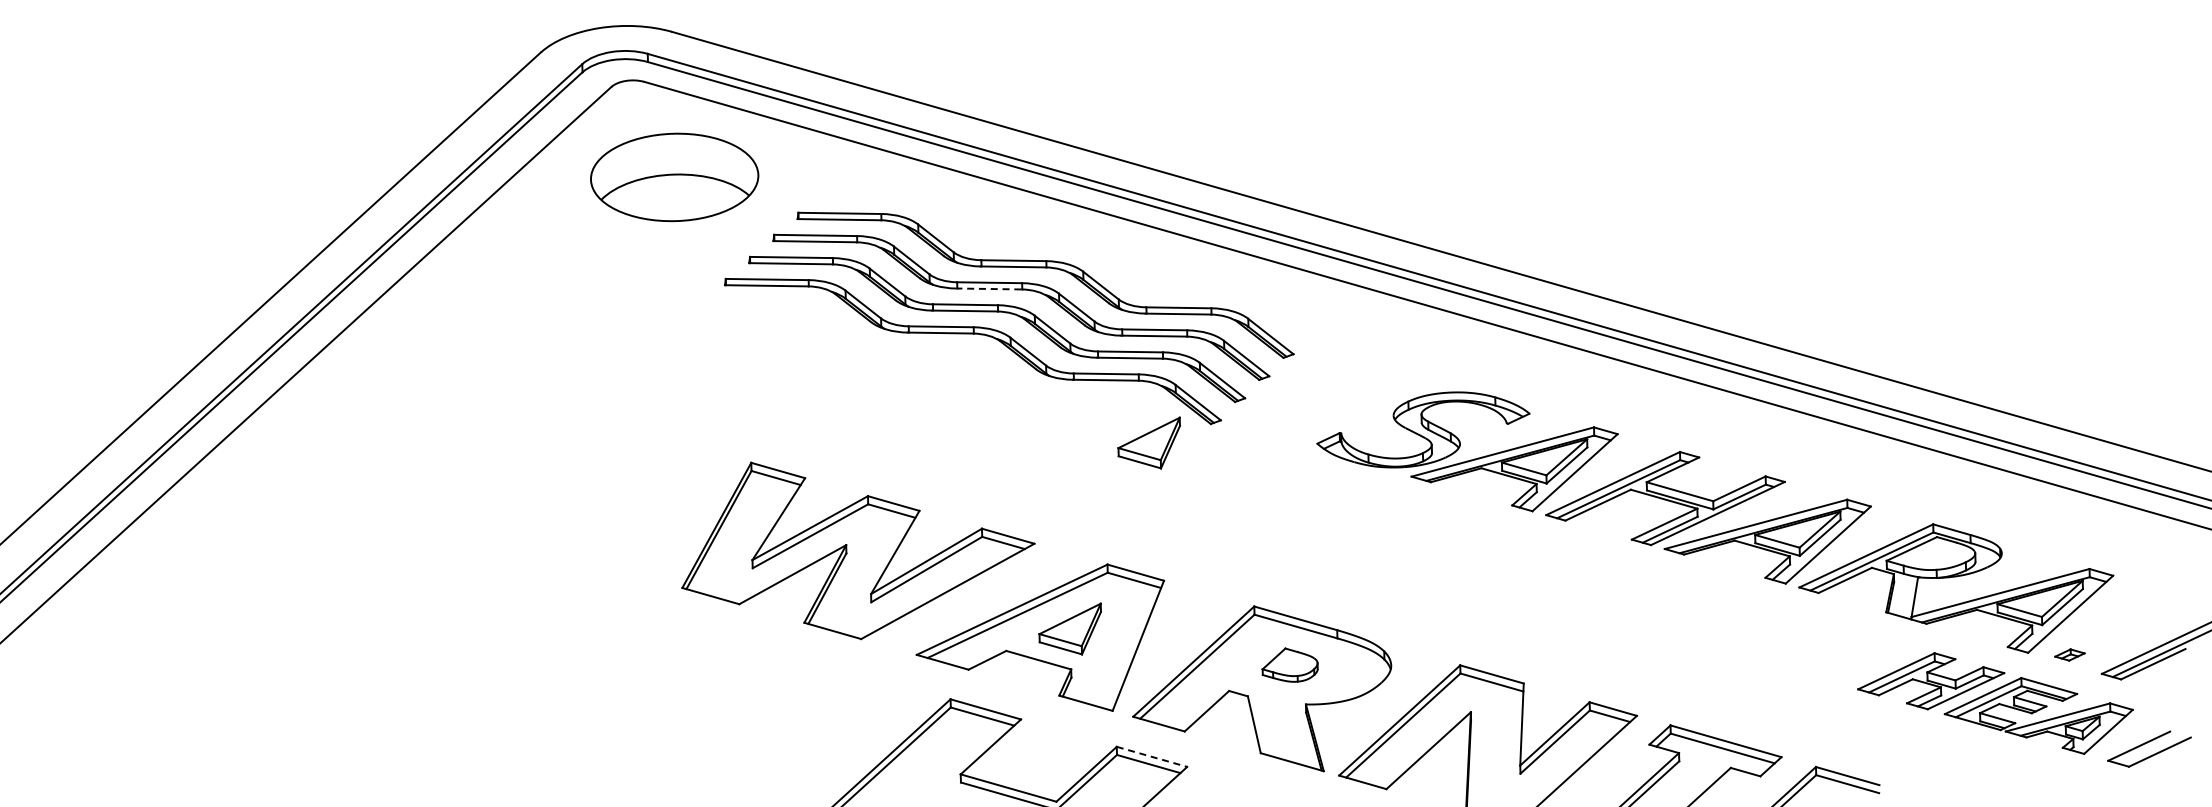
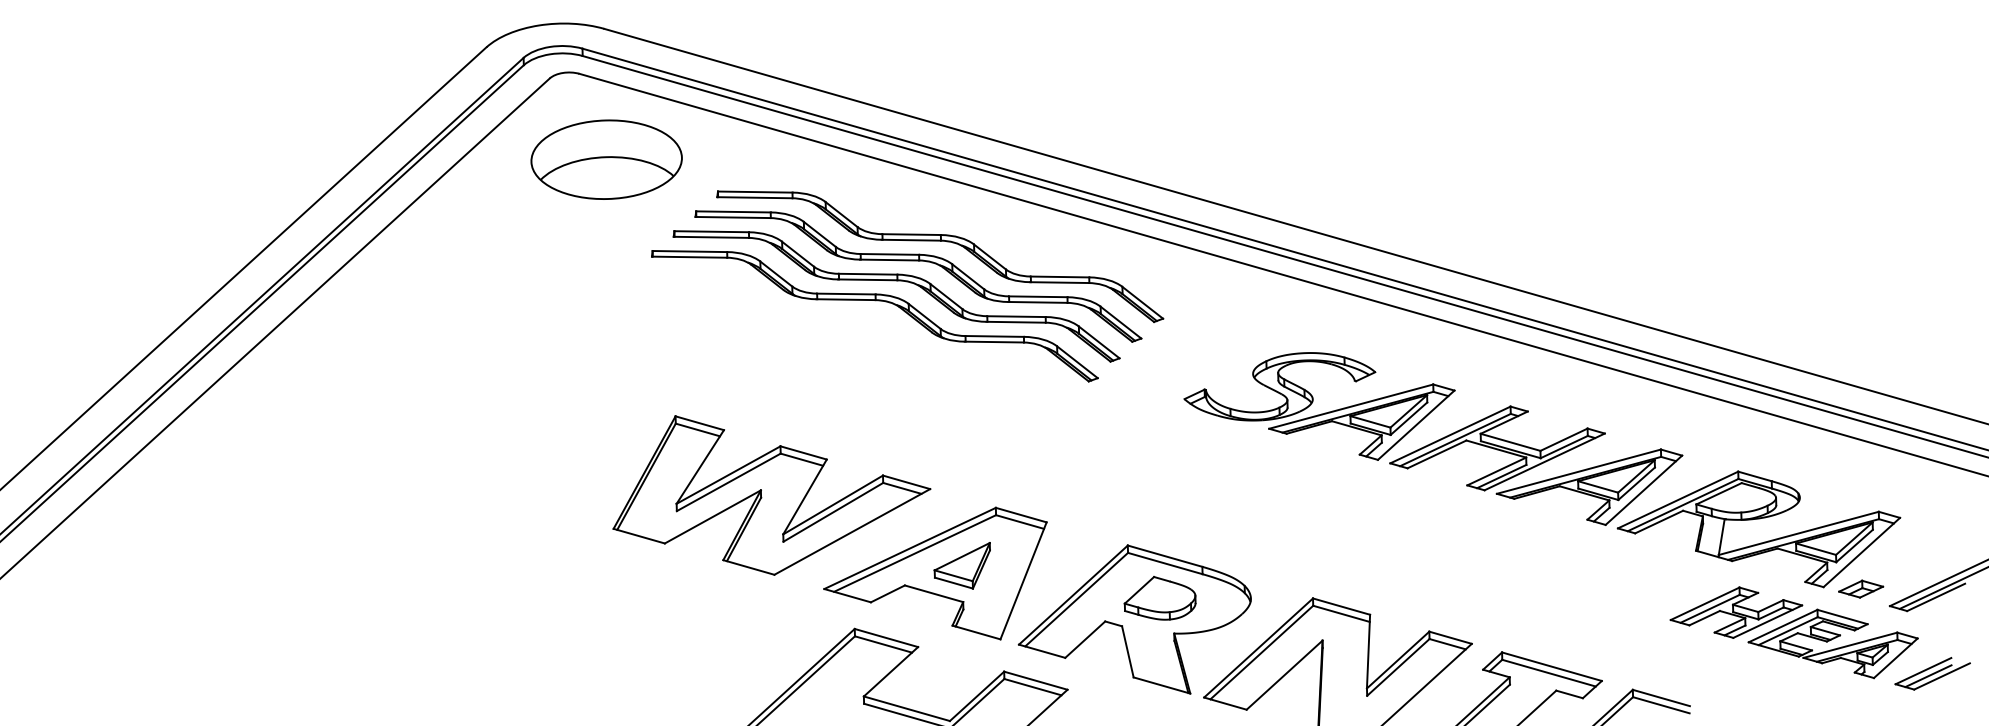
line: (988, 288) -> (888, 259), dashed -> solid
part: (1148, 442) -> (1032, 398), removed
part: (2069, 654) -> (1860, 588), size x1.67
part: (1289, 664) -> (1159, 597), size x1.43
line: (2144, 751) -> (1928, 675), added
line: (1152, 756) -> (1036, 680), dashed -> solid

